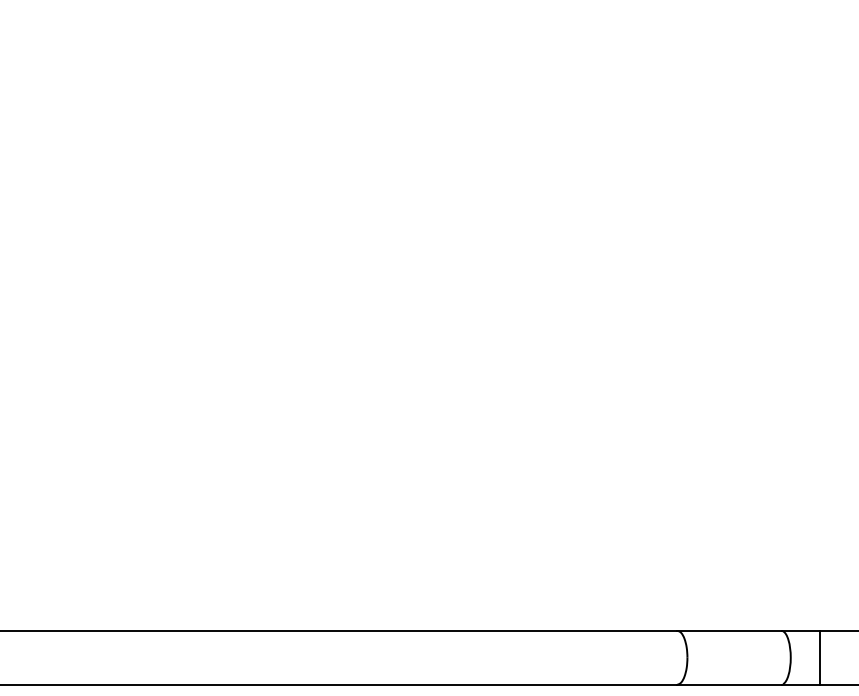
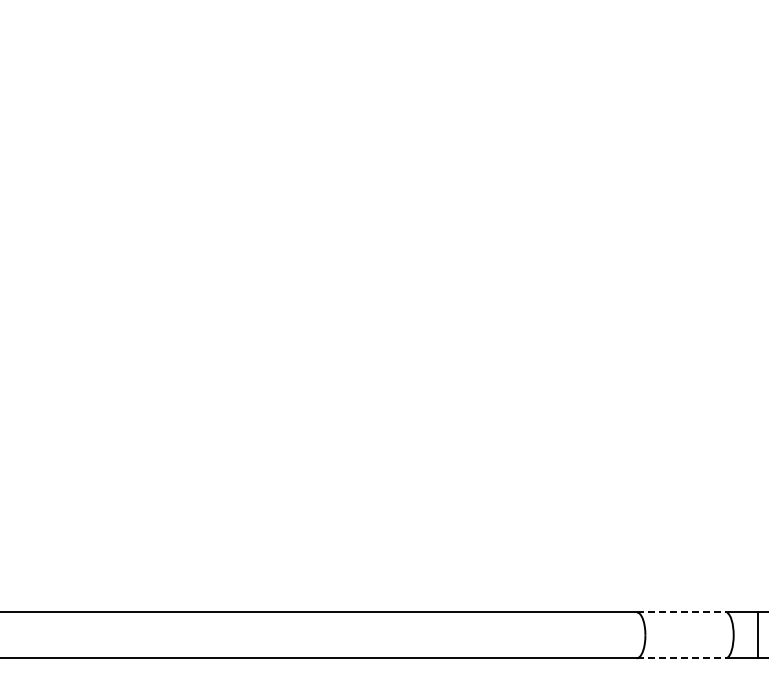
line: (729, 631) -> (681, 612), solid -> dashed
line: (729, 684) -> (681, 658), solid -> dashed

